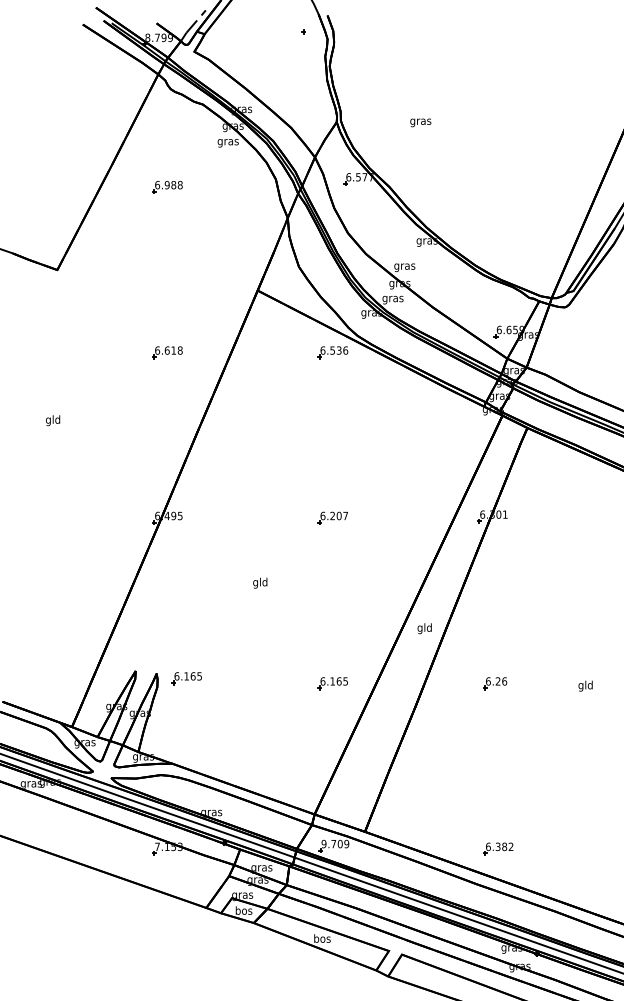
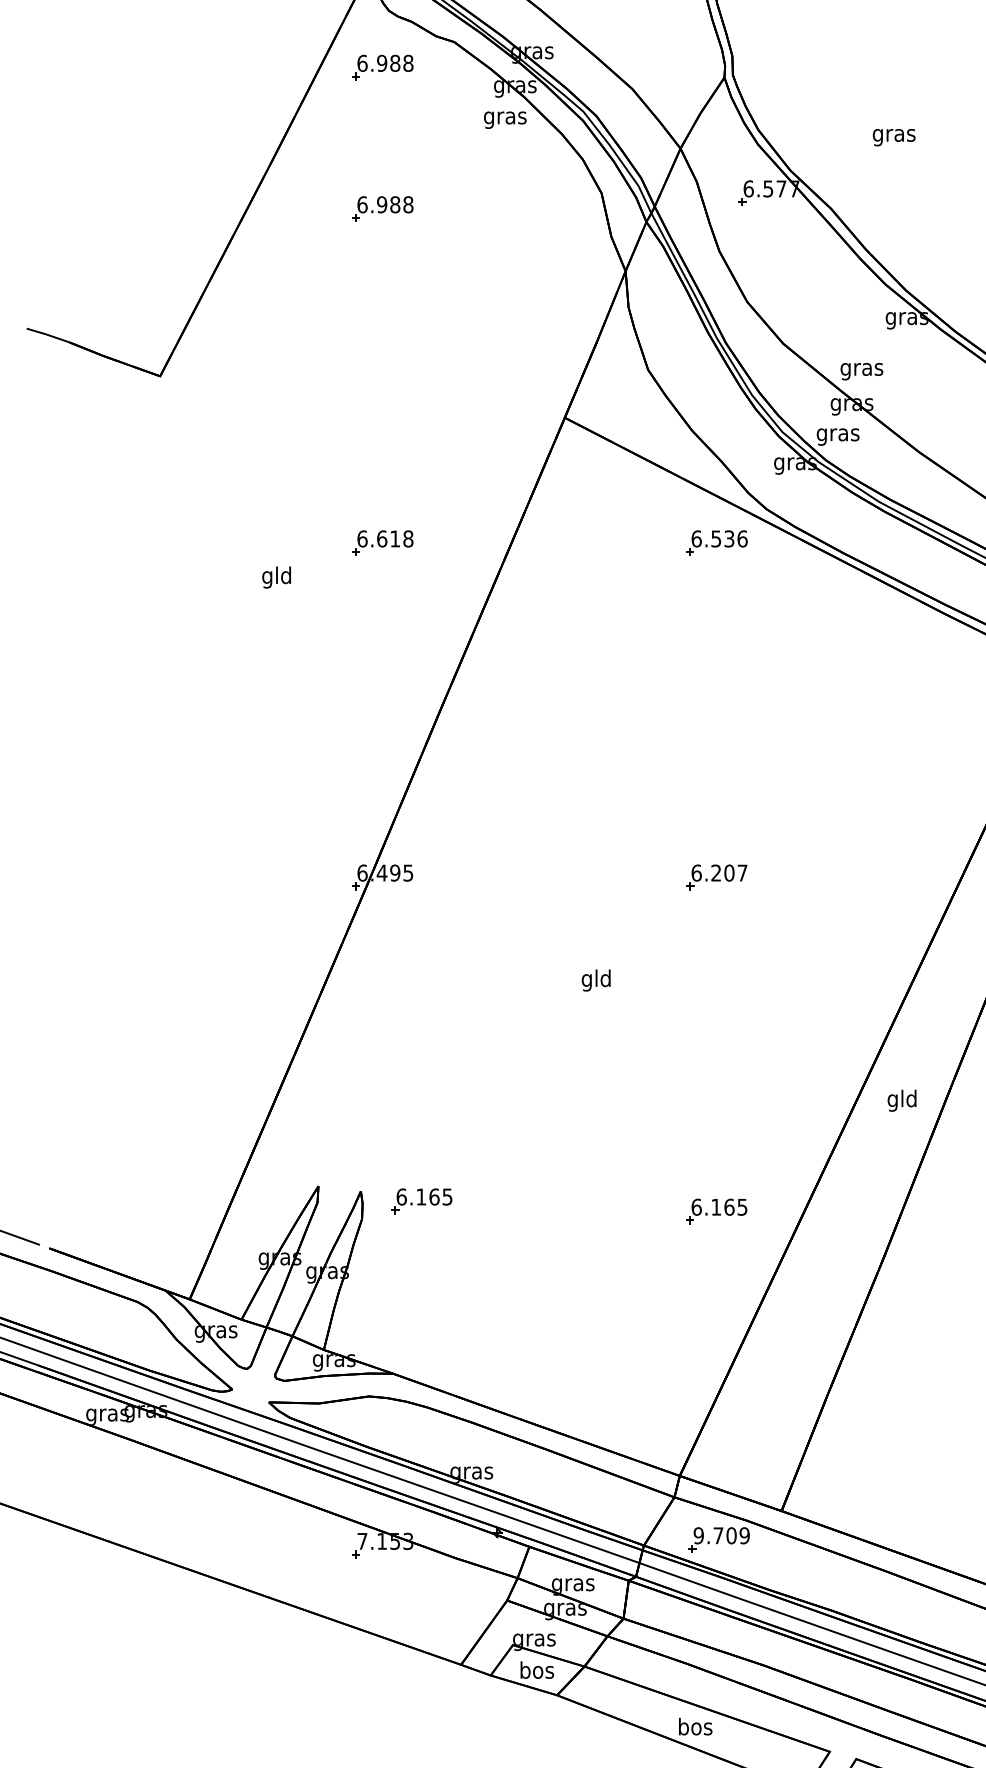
part: (167, 117) -> (382, 68), added
text: (420, 122) -> (893, 136), moved
text: (53, 420) -> (277, 577), moved
text: (260, 582) -> (596, 979), moved

